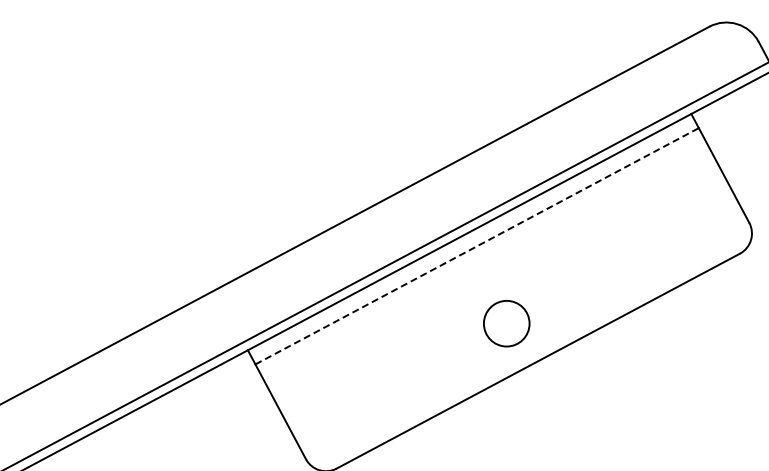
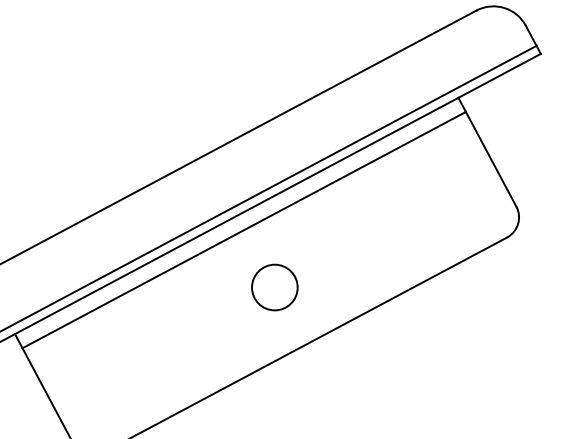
line: (477, 246) -> (244, 230), dashed -> solid
circle: (506, 323) -> (274, 287), moved

